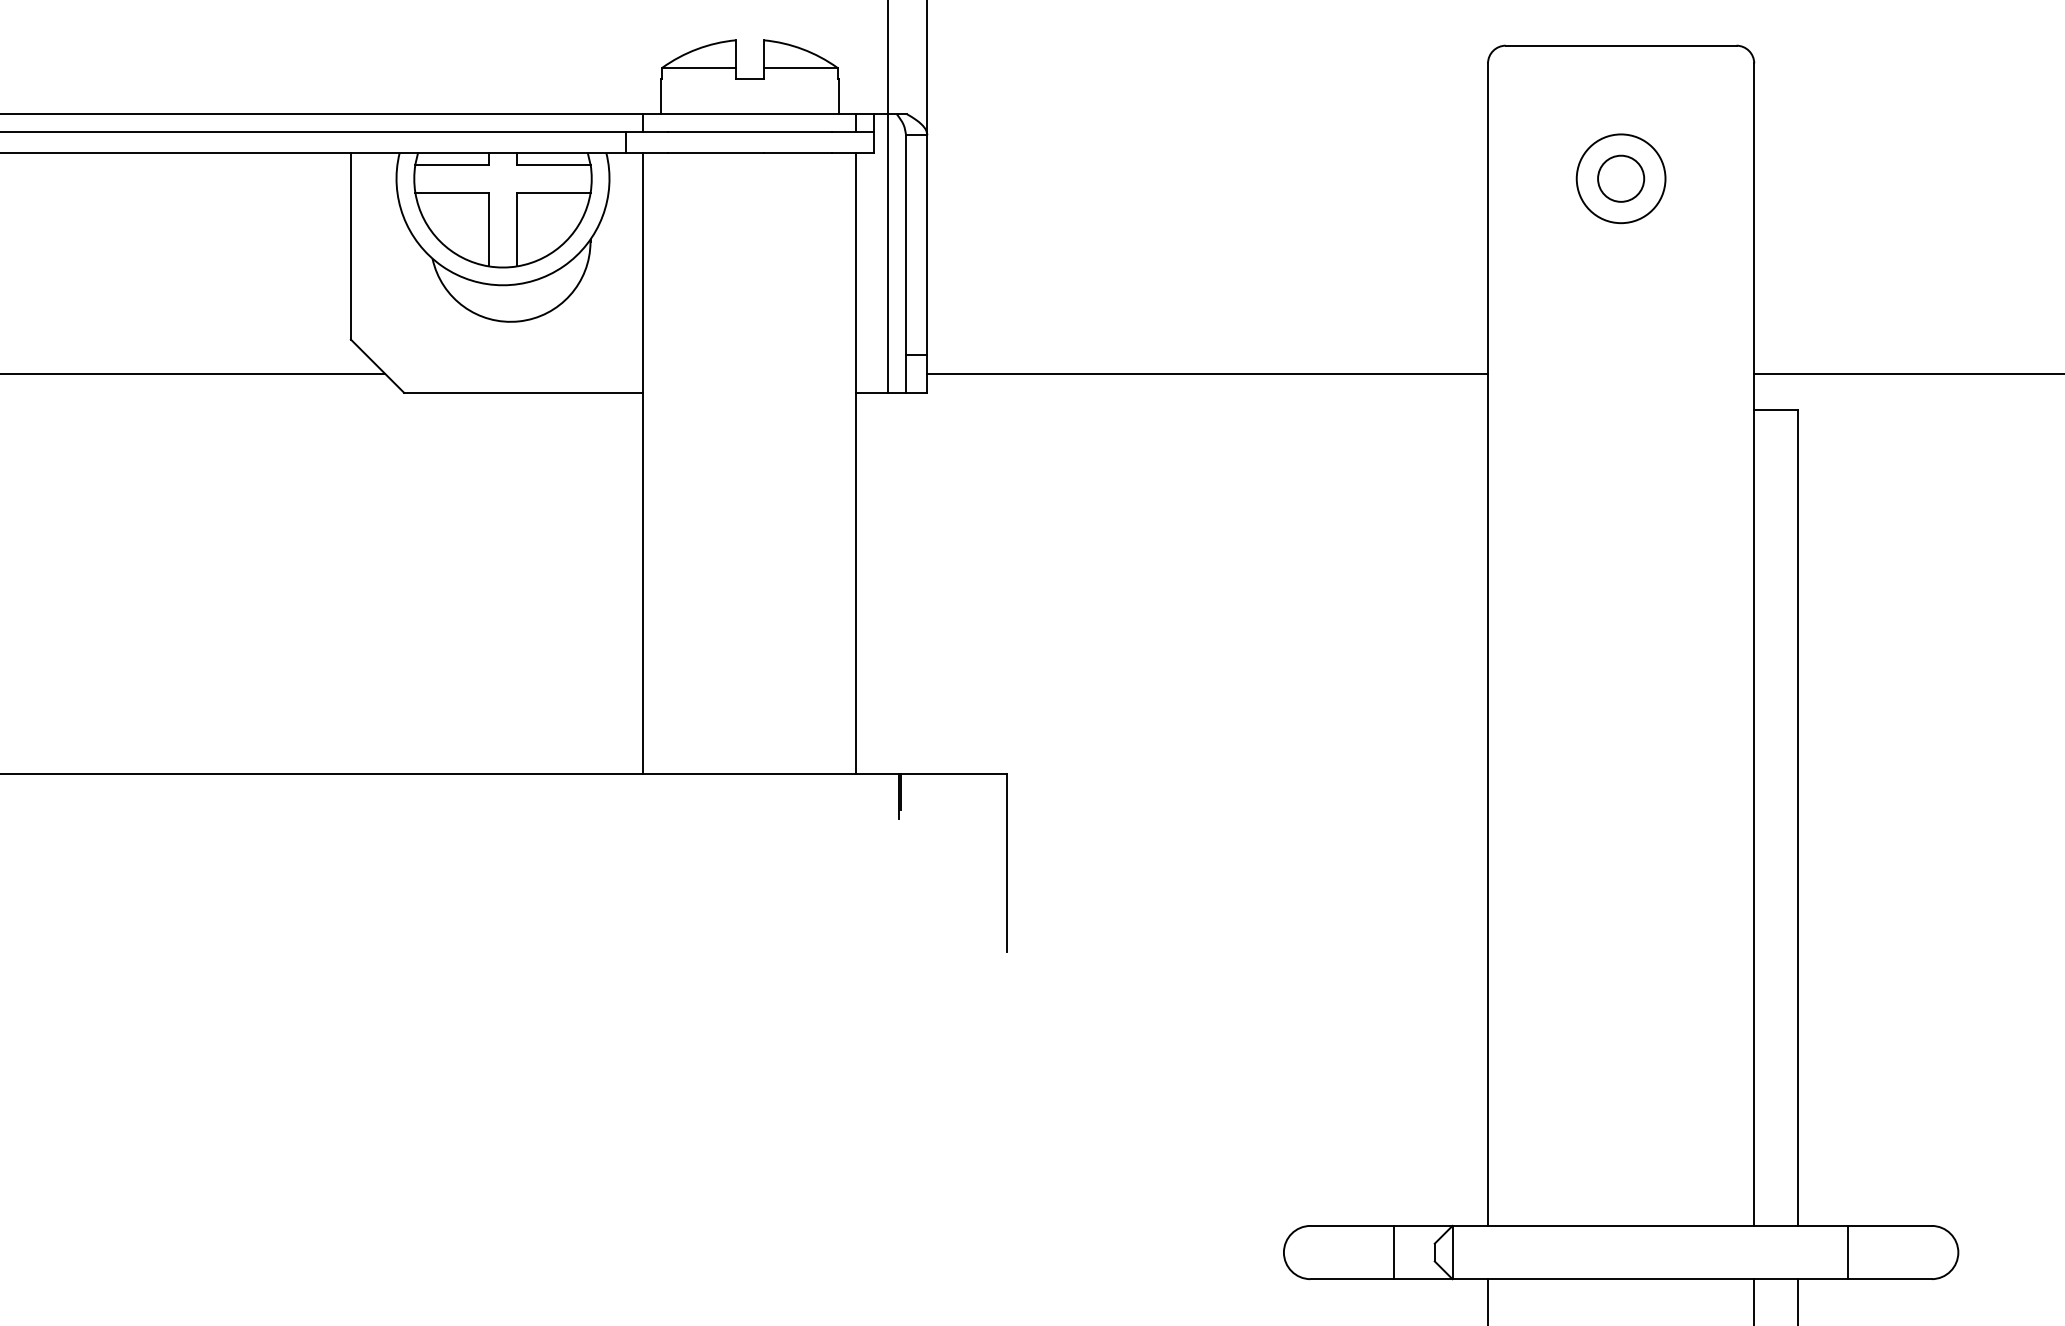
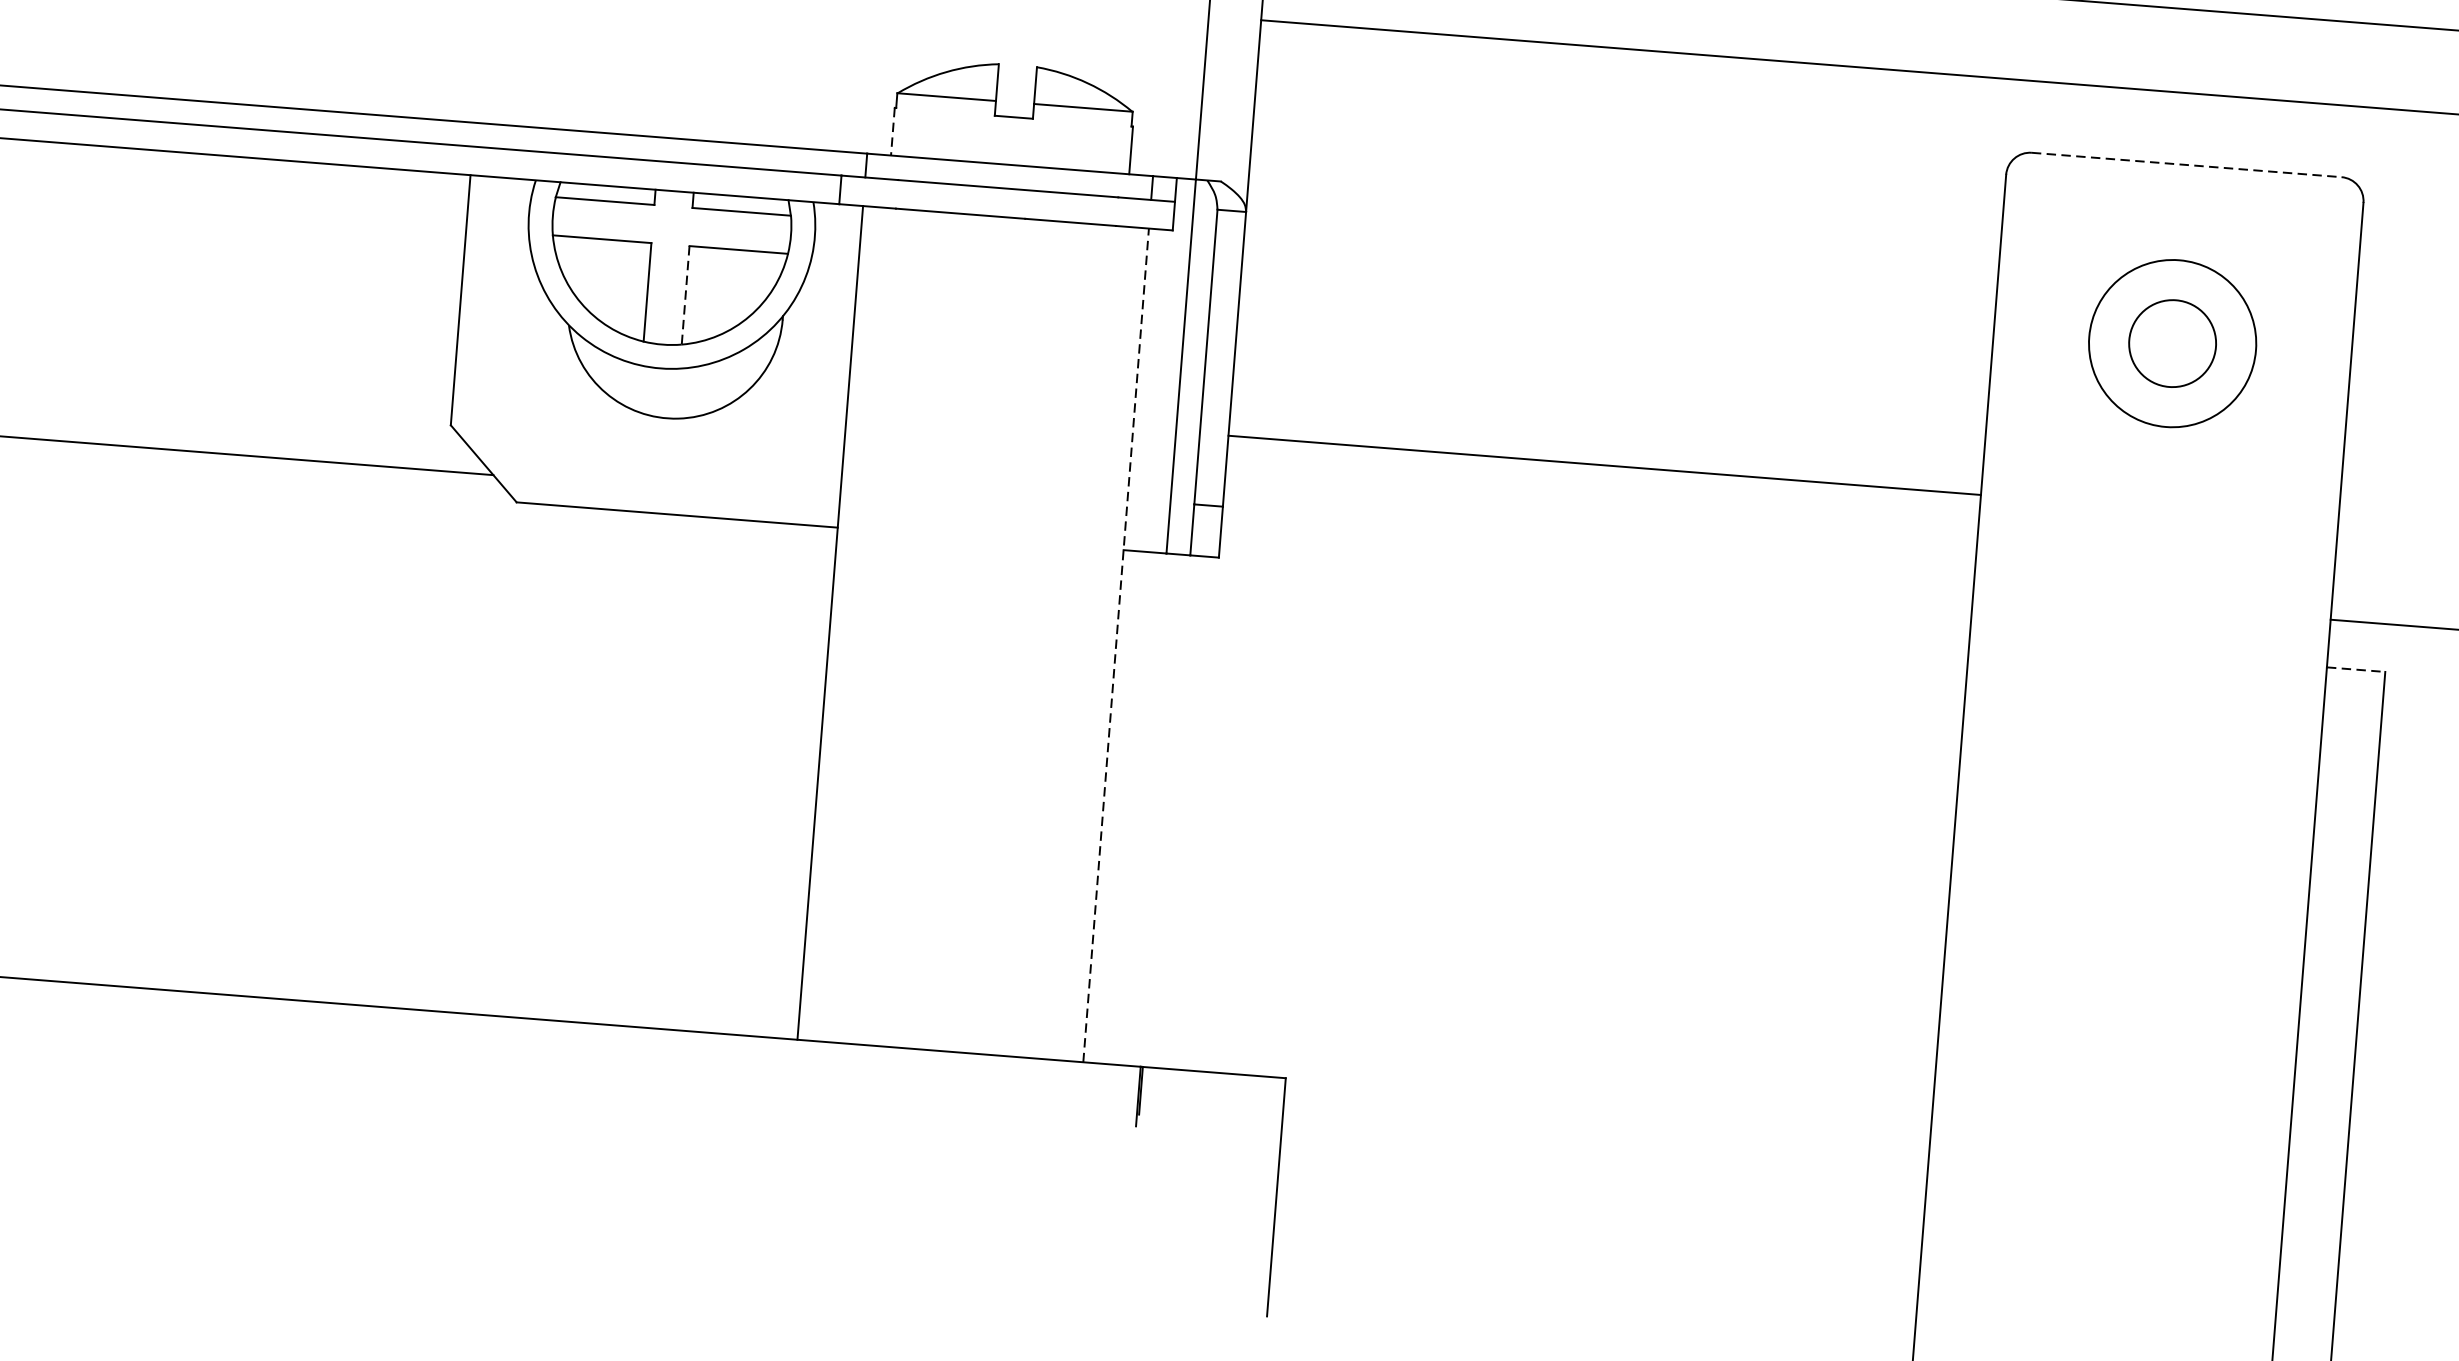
line: (1621, 45) -> (2187, 164), solid -> dashed
line: (661, 96) -> (893, 131), solid -> dashed
circle: (1620, 178) -> (2171, 343), size x1.4
circle: (1621, 178) -> (2173, 343), size x1.4
line: (517, 229) -> (686, 295), solid -> dashed
line: (1207, 374) -> (1604, 465), moved
line: (1775, 409) -> (2355, 669), solid -> dashed
line: (856, 463) -> (1116, 644), solid -> dashed

